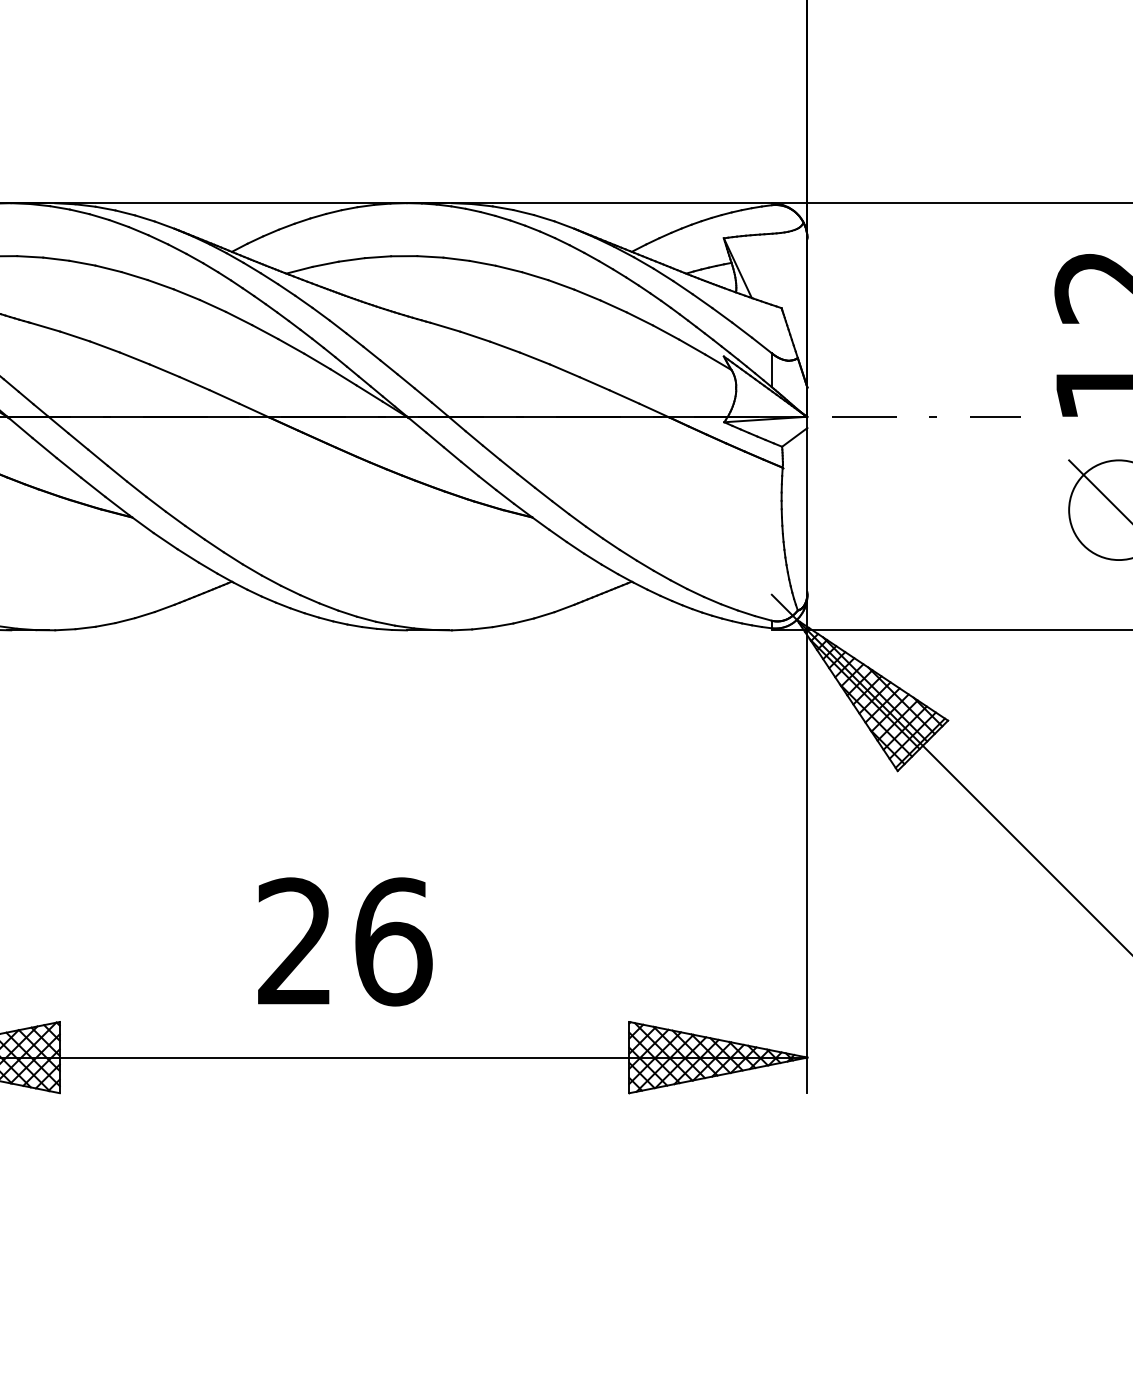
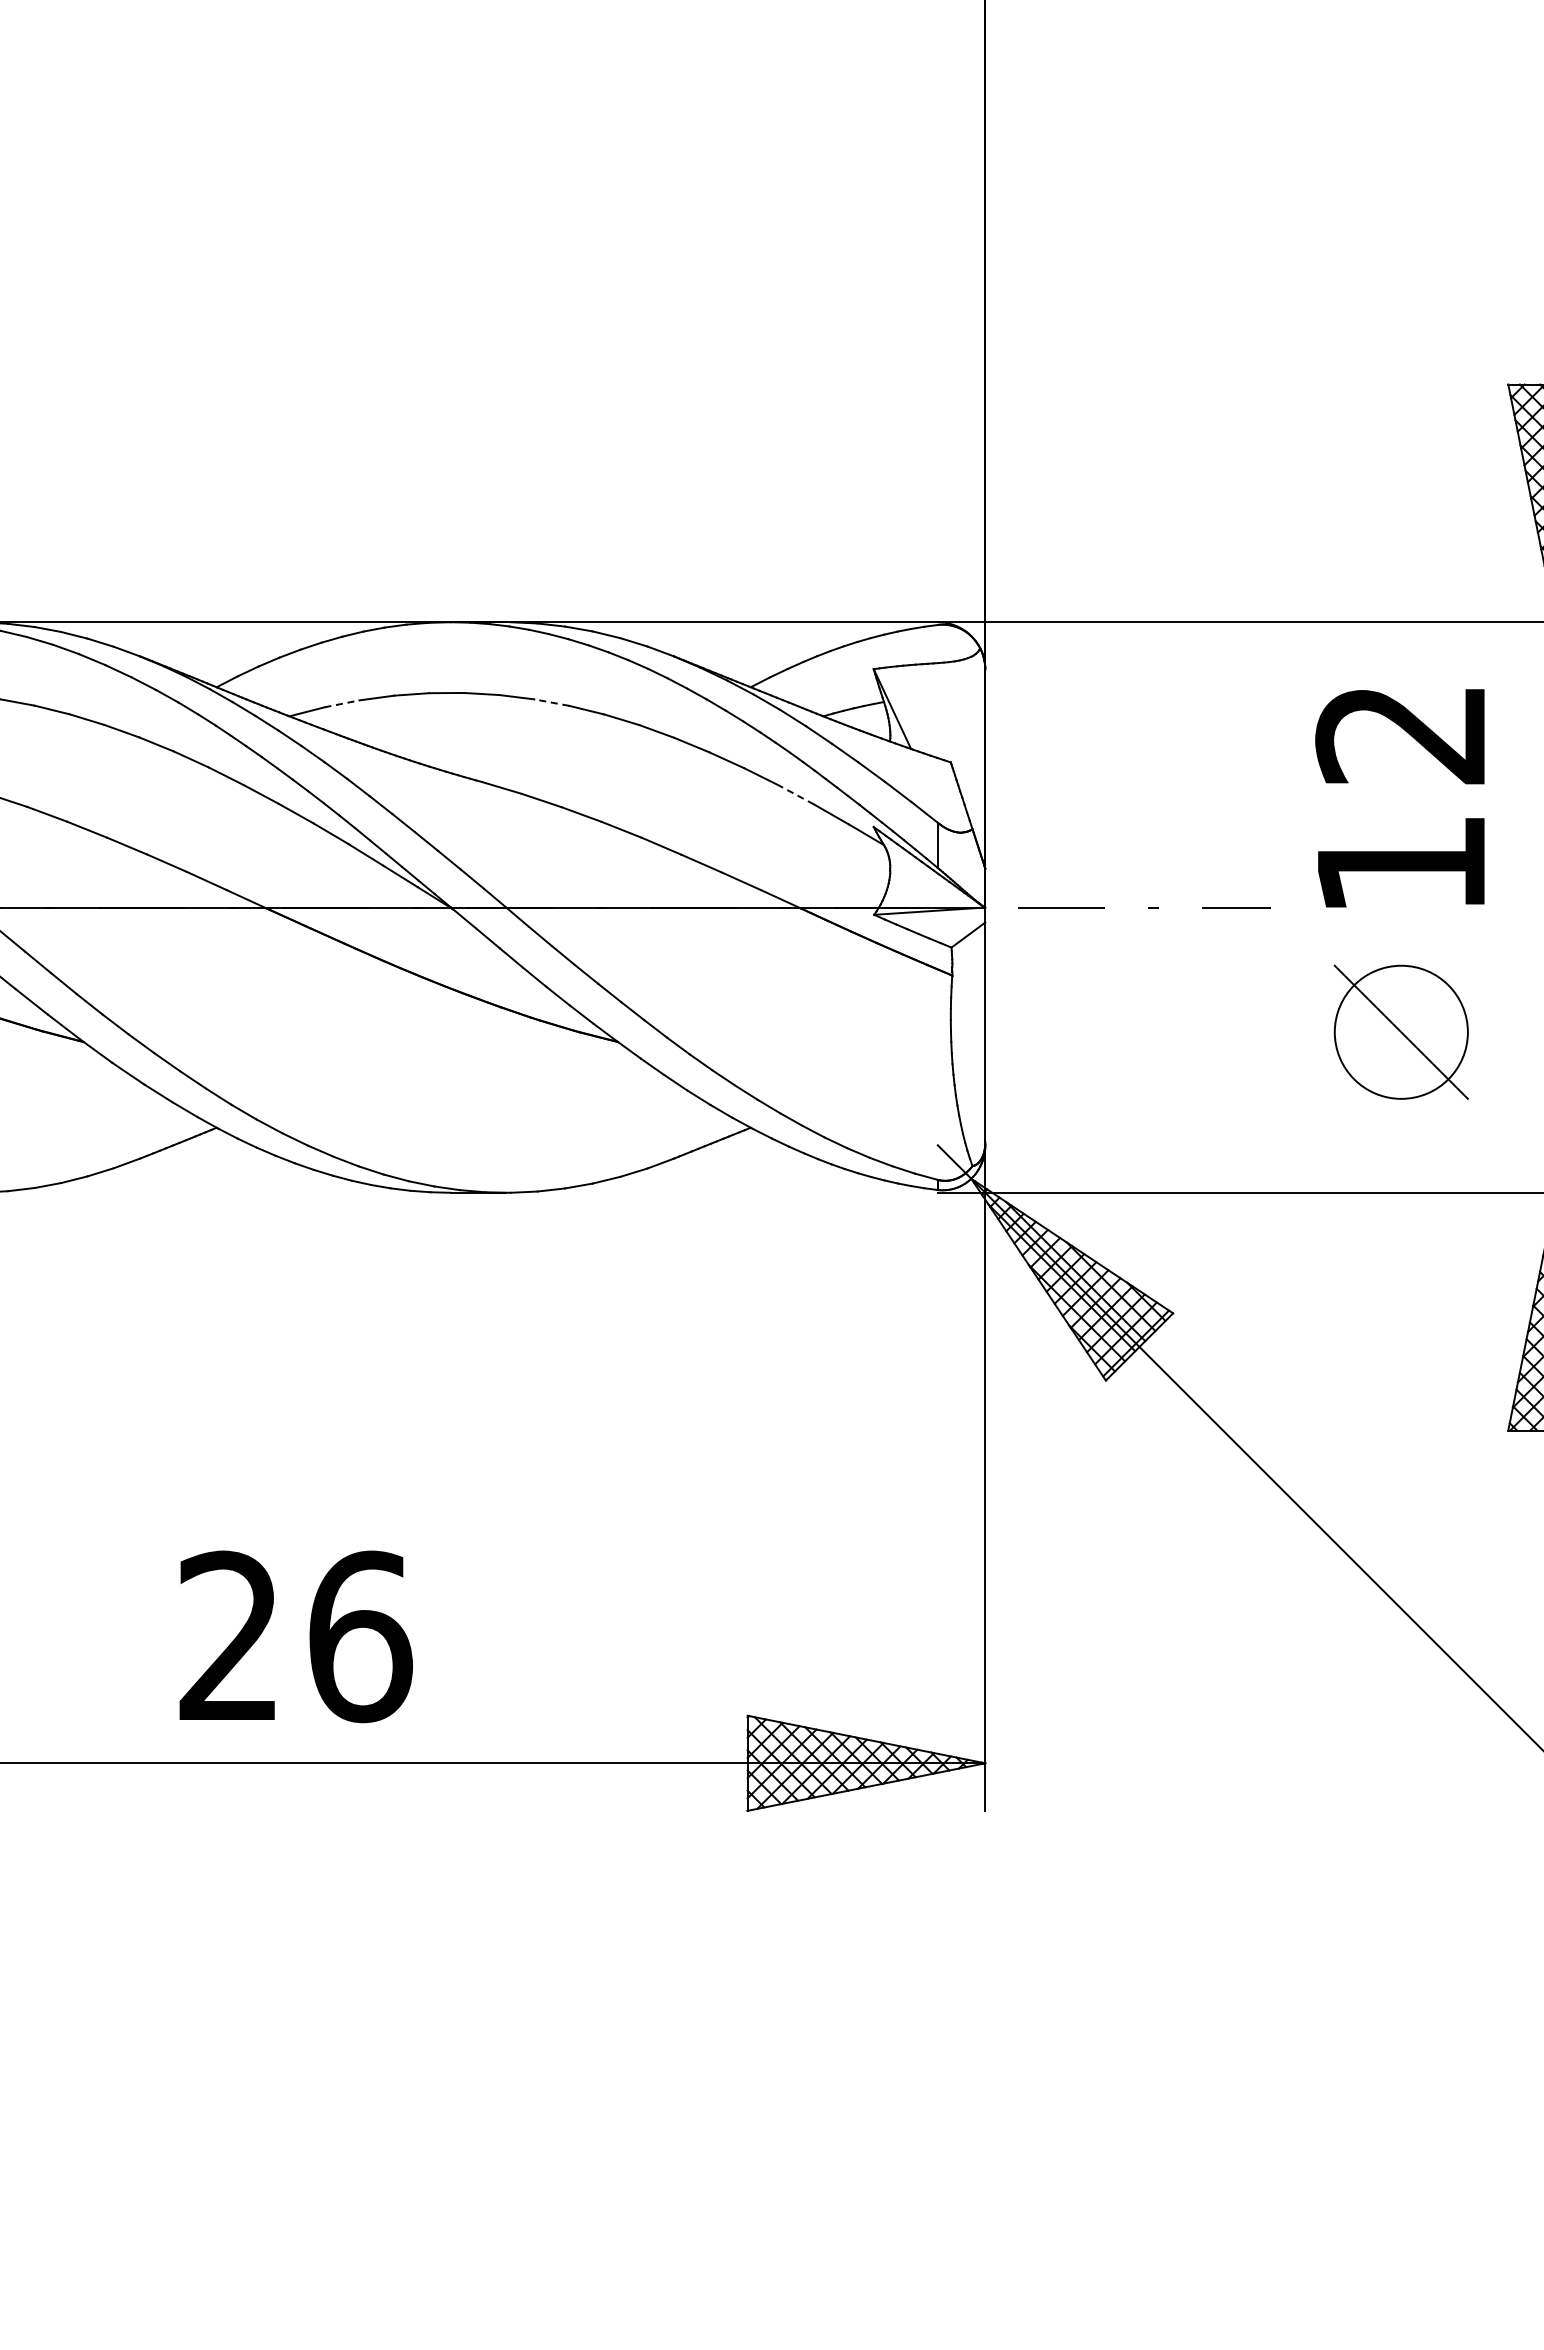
line: (482, 263) -> (551, 702), solid -> dashed
line: (325, 264) -> (341, 703), solid -> dashed
line: (666, 332) -> (796, 795), solid -> dashed
text: (344, 941) -> (295, 1636), moved

